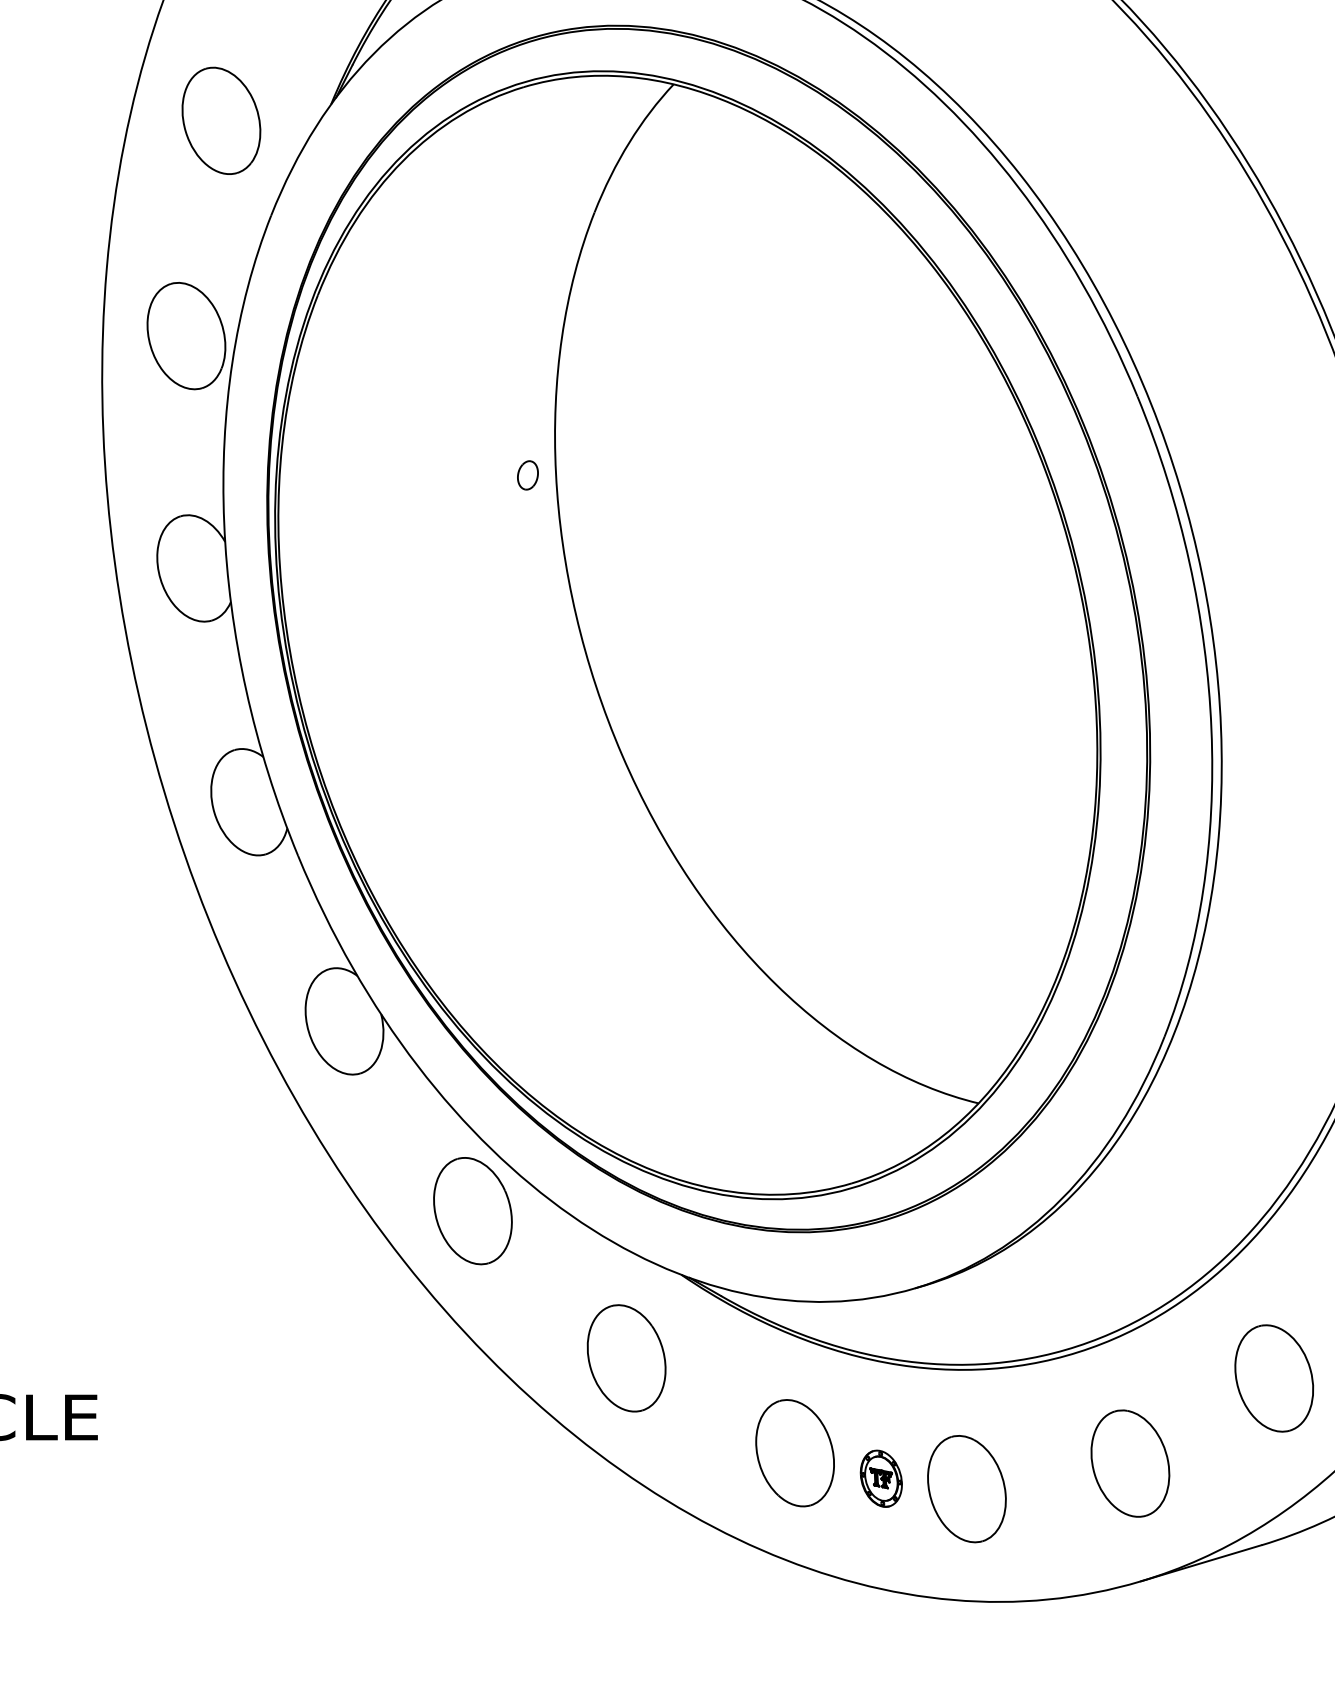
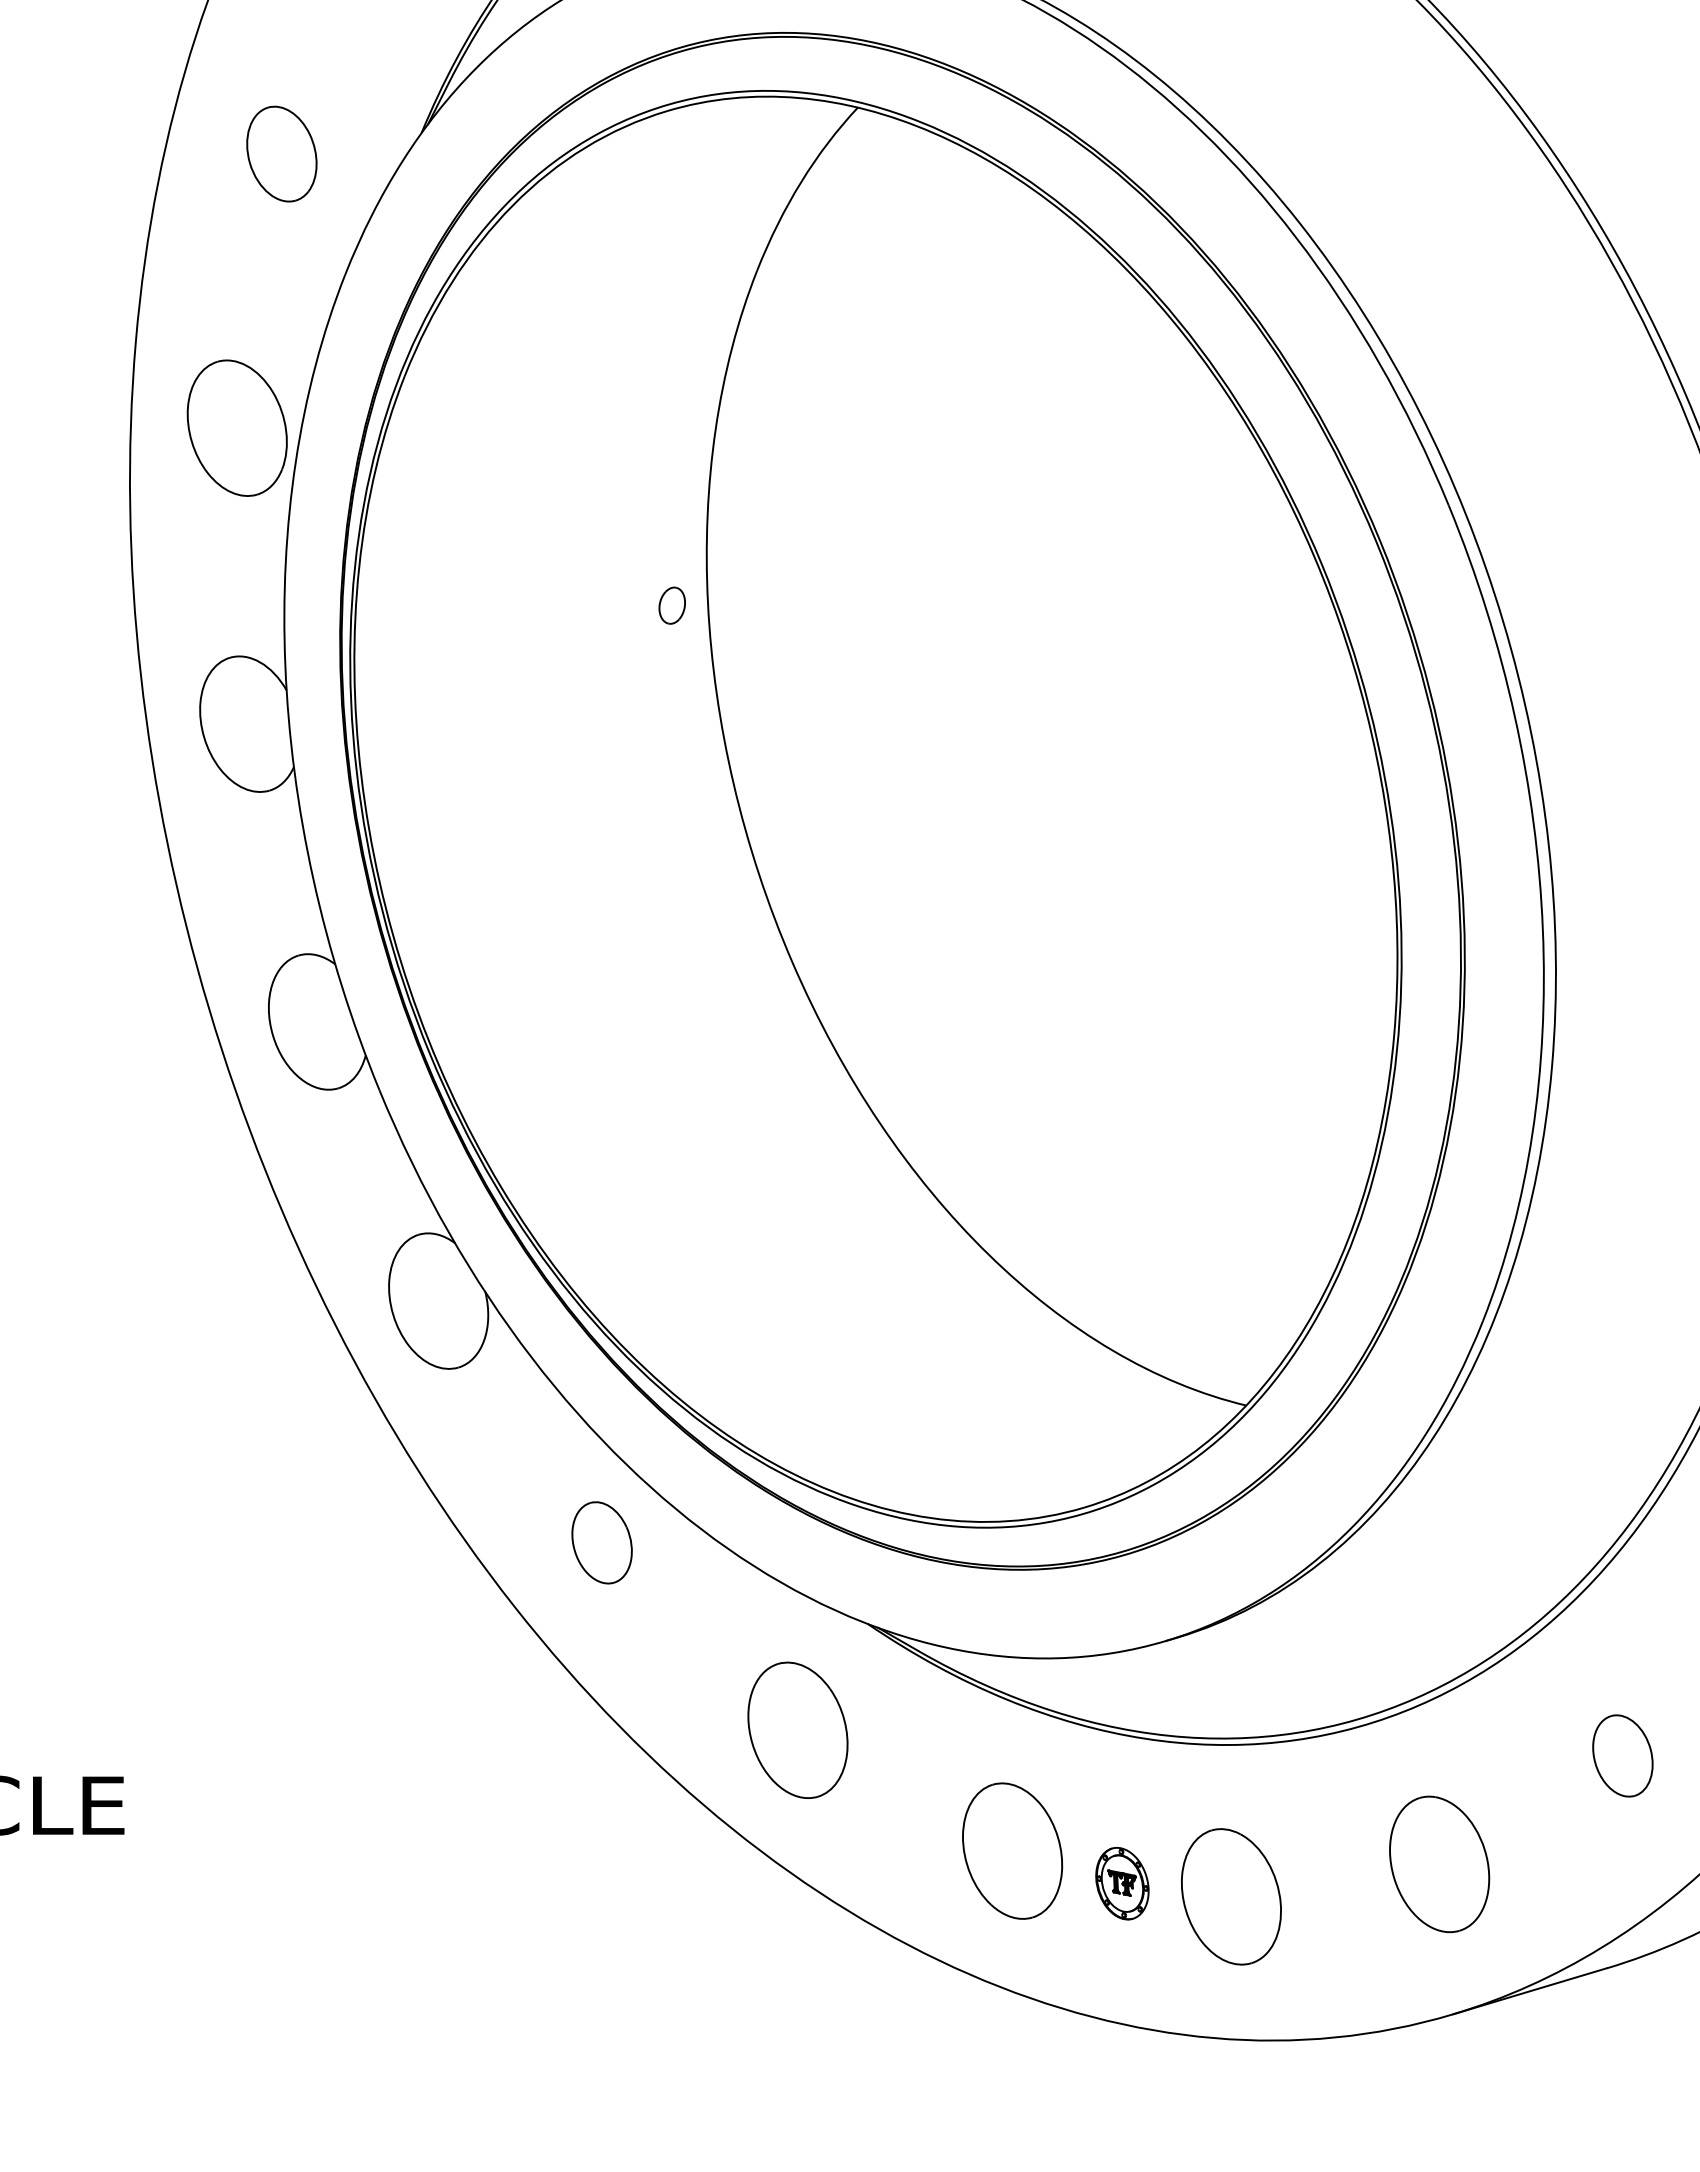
part: (221, 120) -> (281, 153), size x0.7
part: (472, 1210) -> (601, 1542), size x0.6
part: (1273, 1378) -> (1622, 1755), size x0.6

